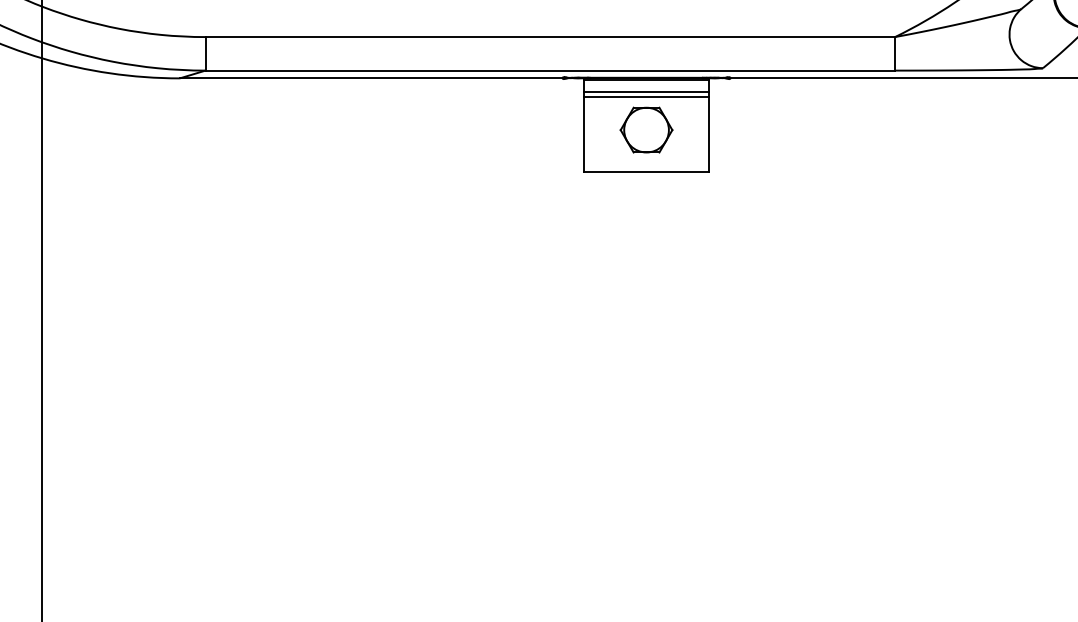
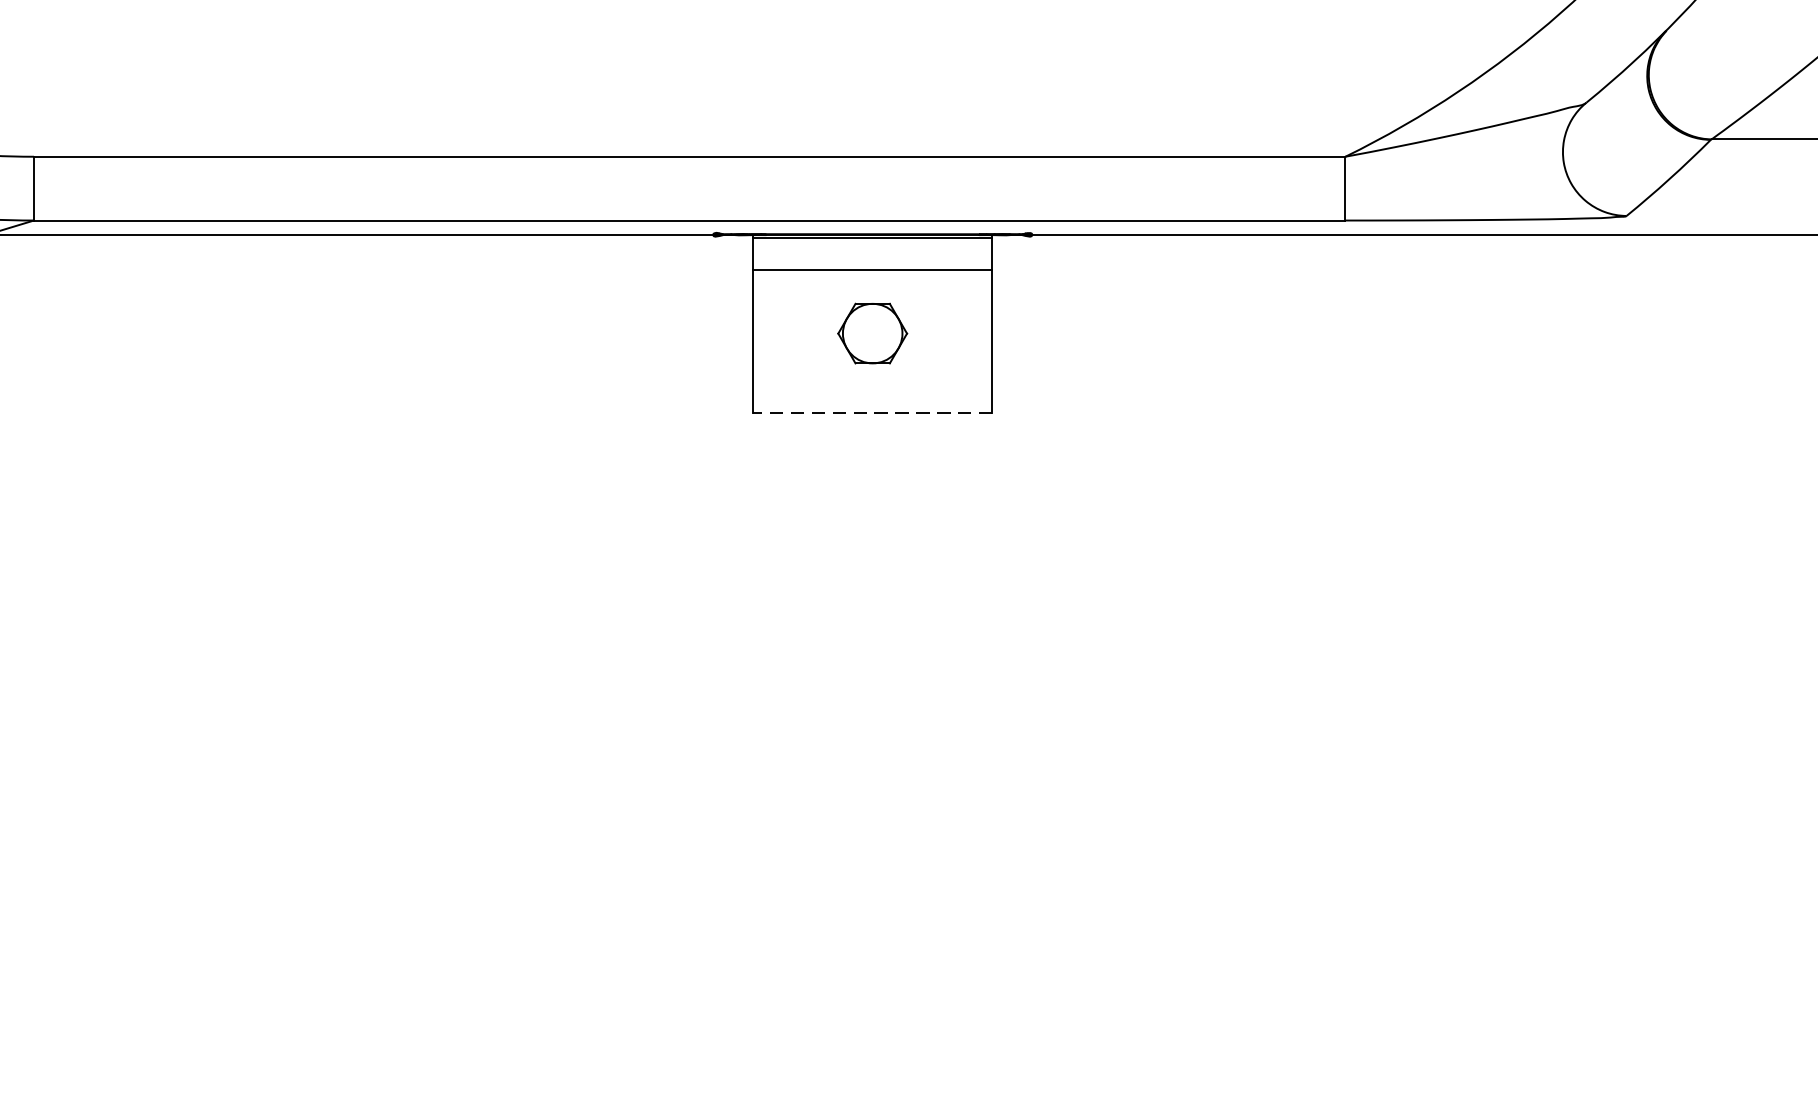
line: (646, 92) -> (872, 262), removed
part: (646, 129) -> (872, 332), size x0.7
line: (646, 172) -> (872, 414), solid -> dashed

